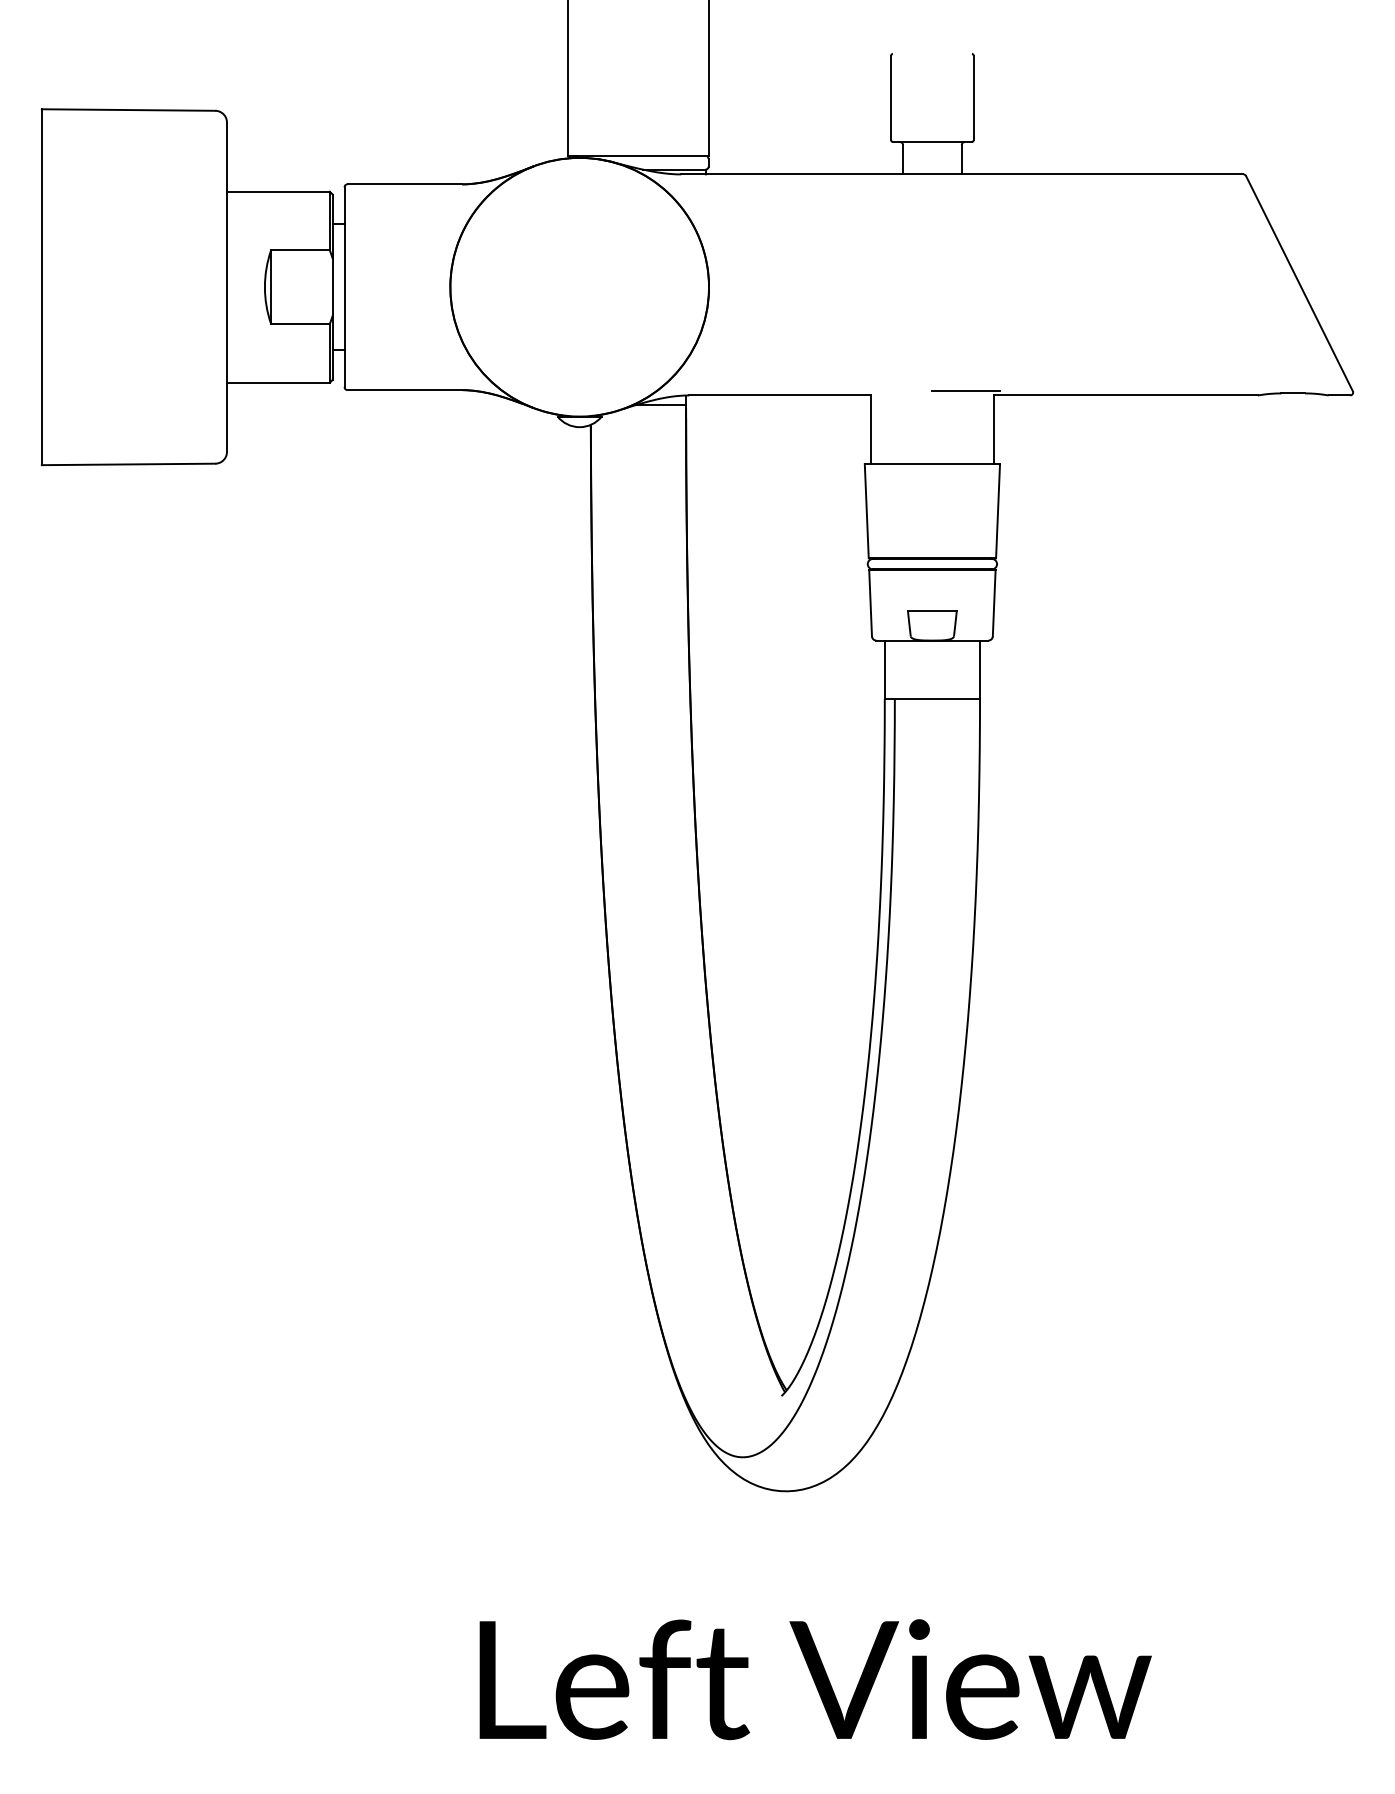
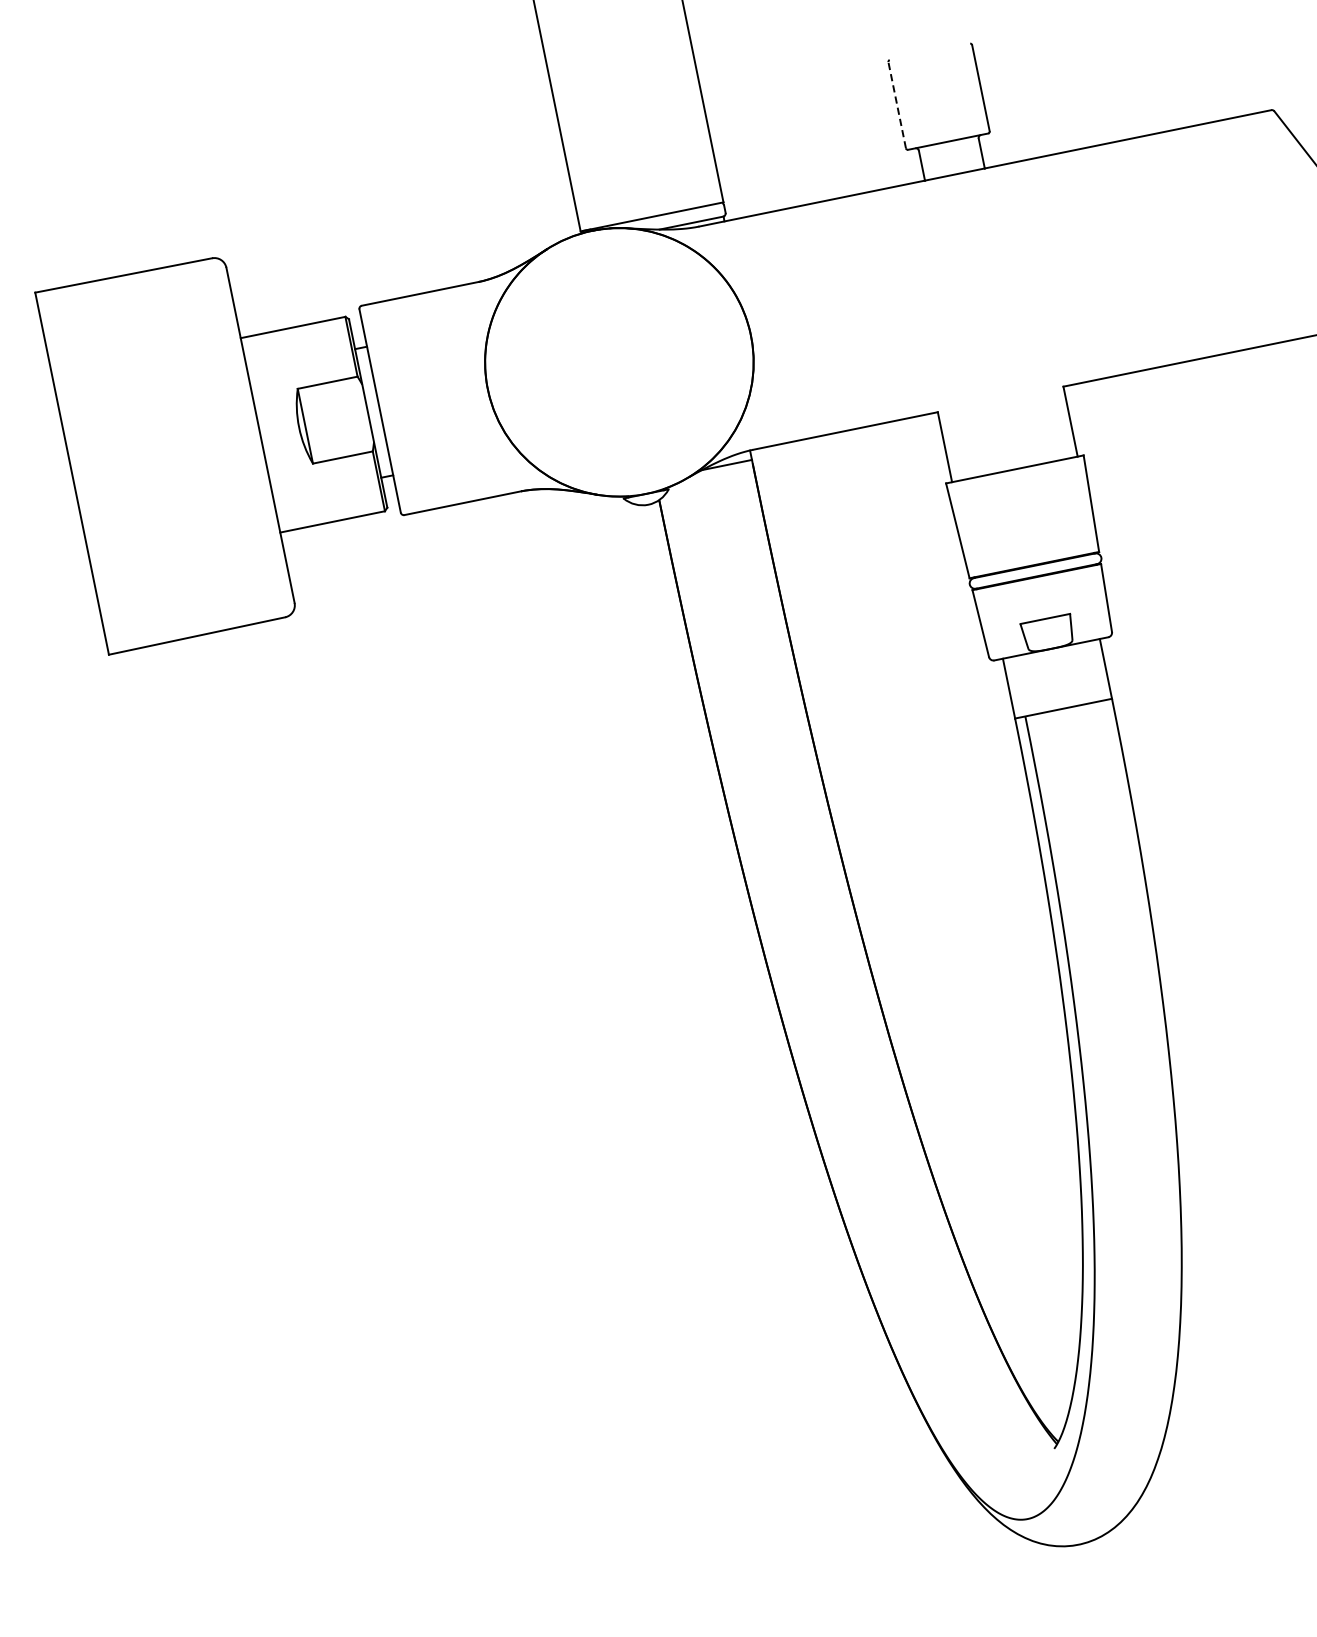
line: (891, 97) -> (897, 104), solid -> dashed
line: (966, 390) -> (1034, 387), removed

